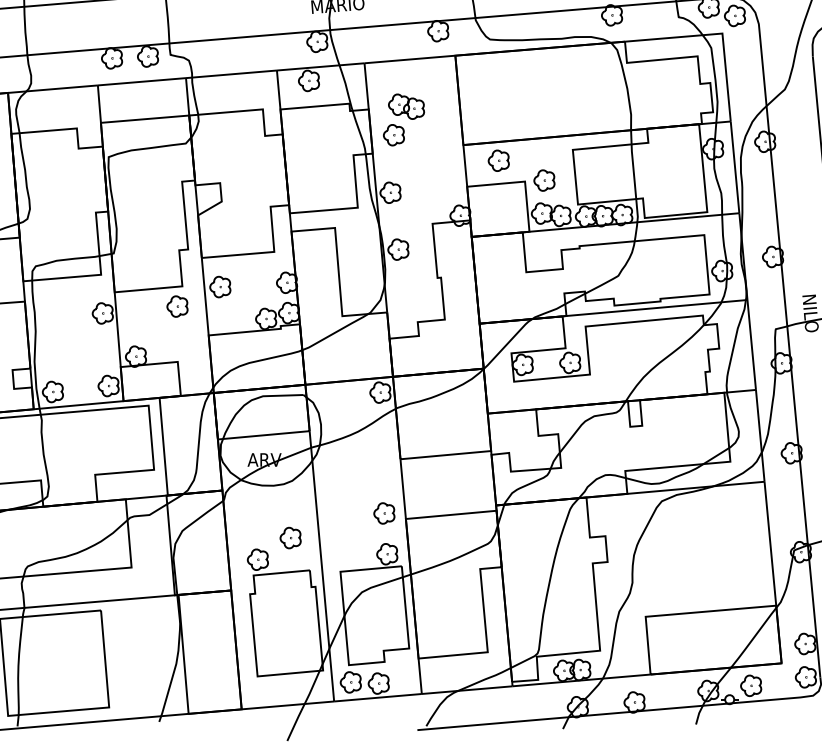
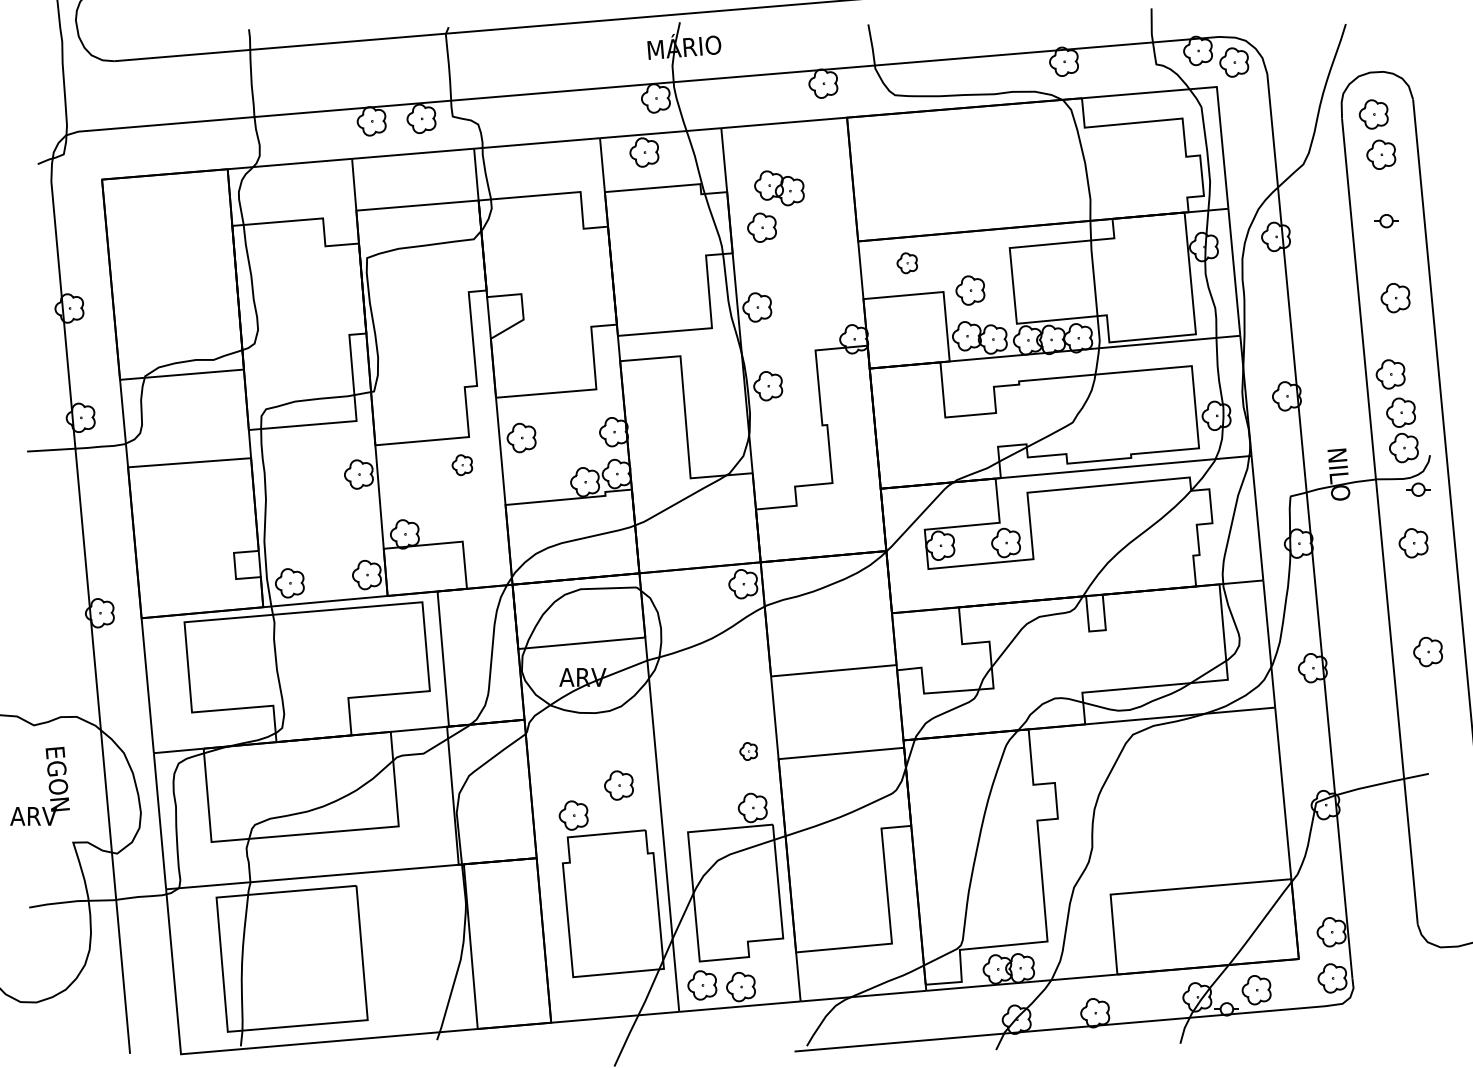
part: (499, 161) -> (907, 263), size x0.7
part: (177, 306) -> (462, 465), size x0.7
part: (384, 513) -> (748, 751), size x0.6

